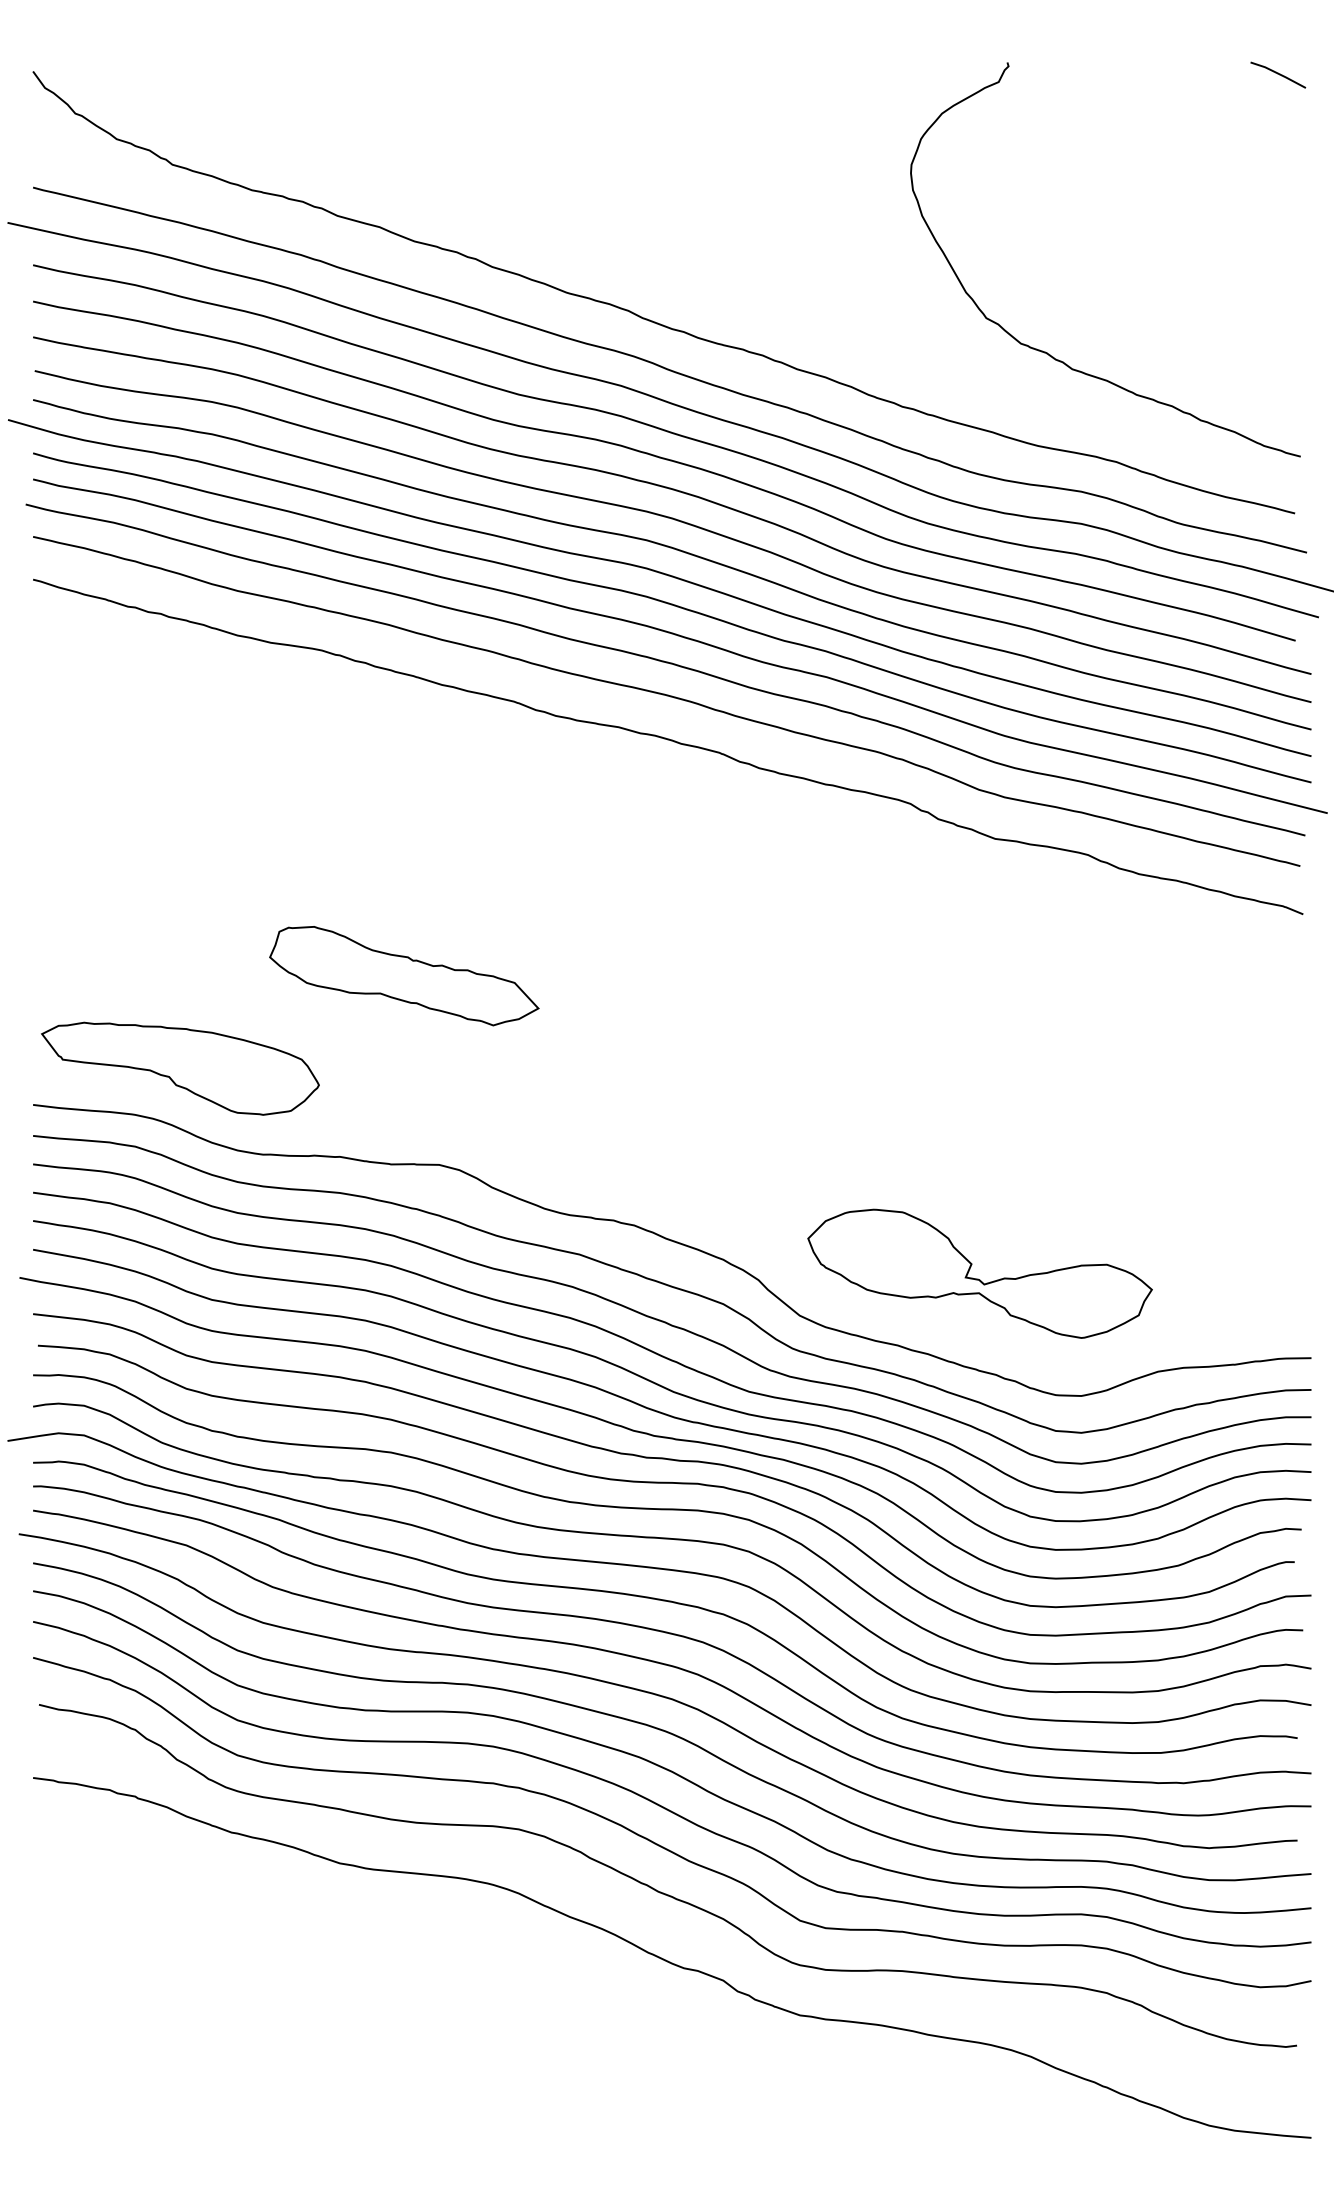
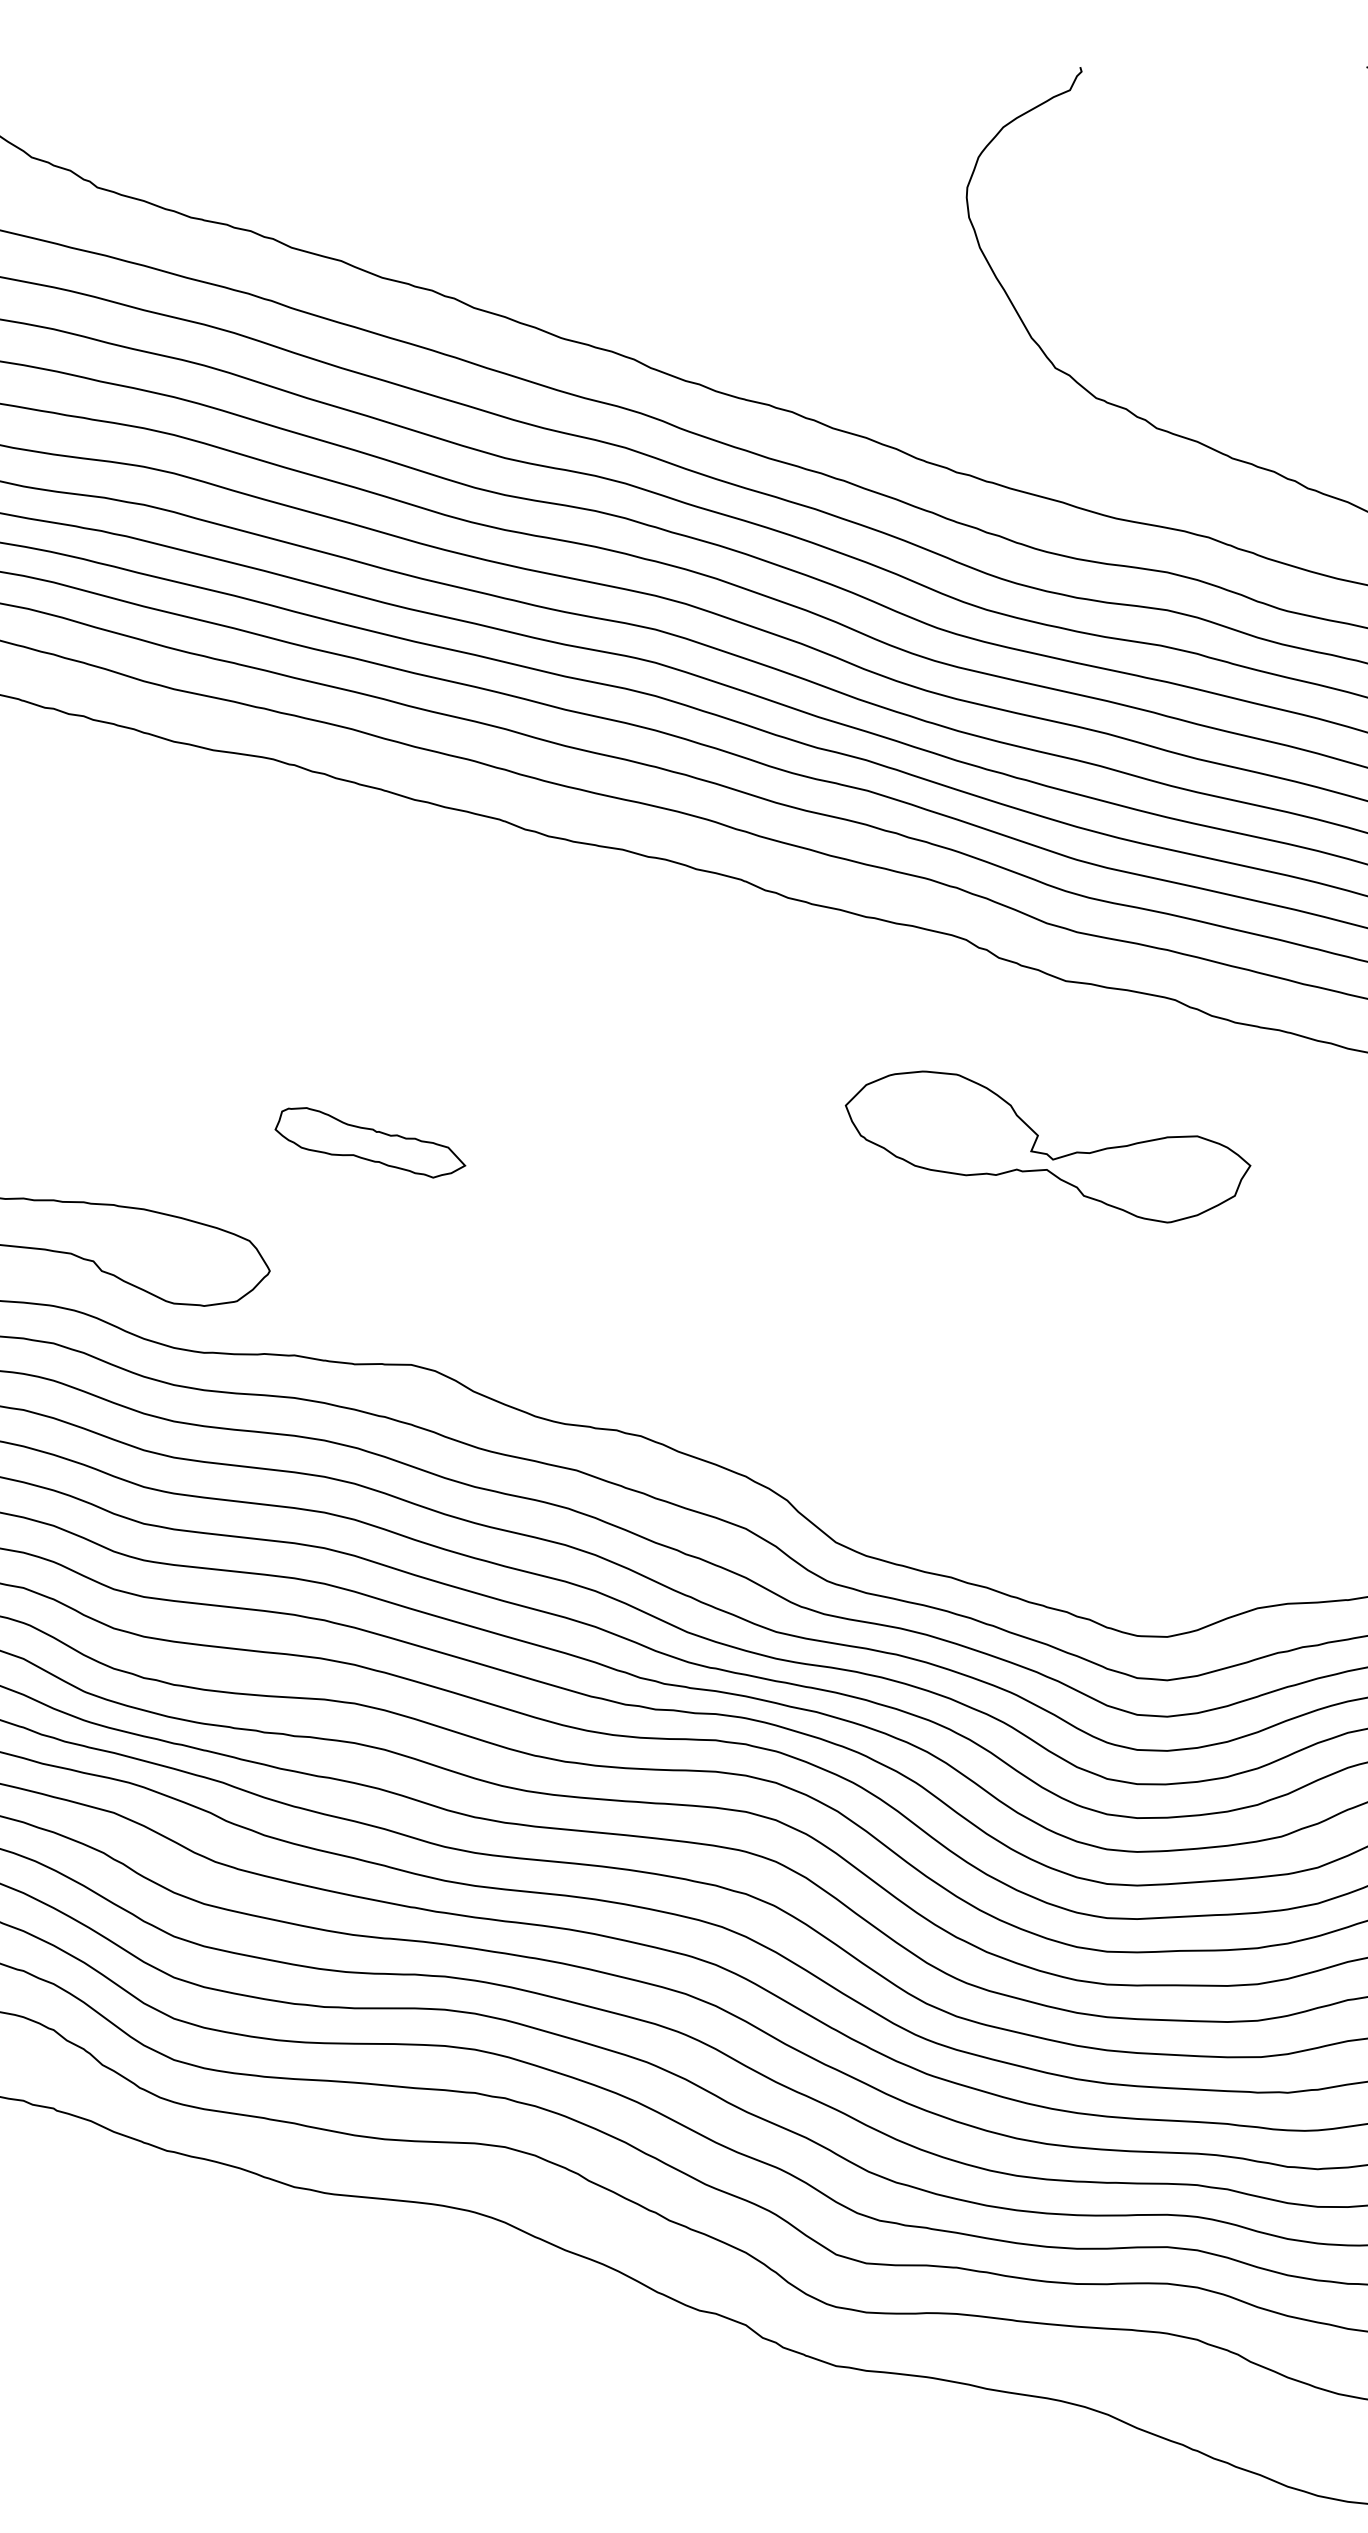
part: (404, 976) -> (370, 1143), size x0.6
part: (979, 1273) -> (1047, 1146), moved

